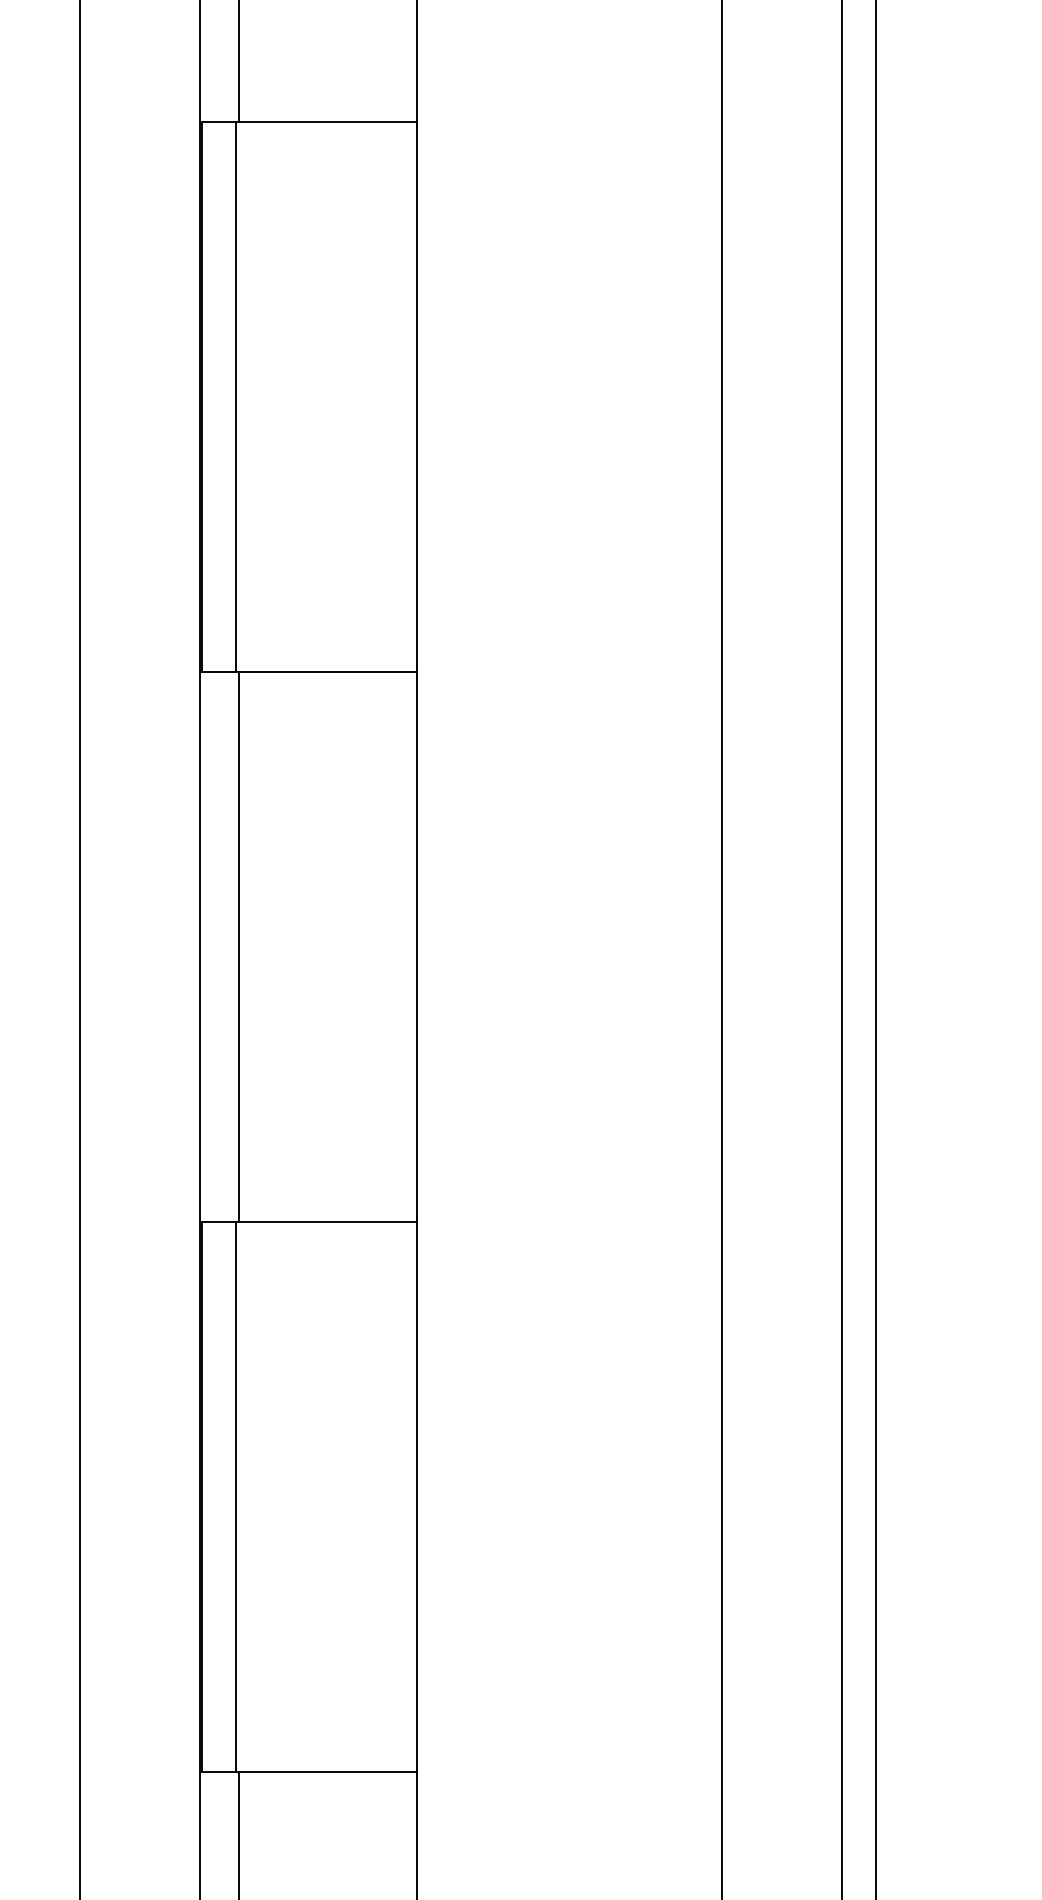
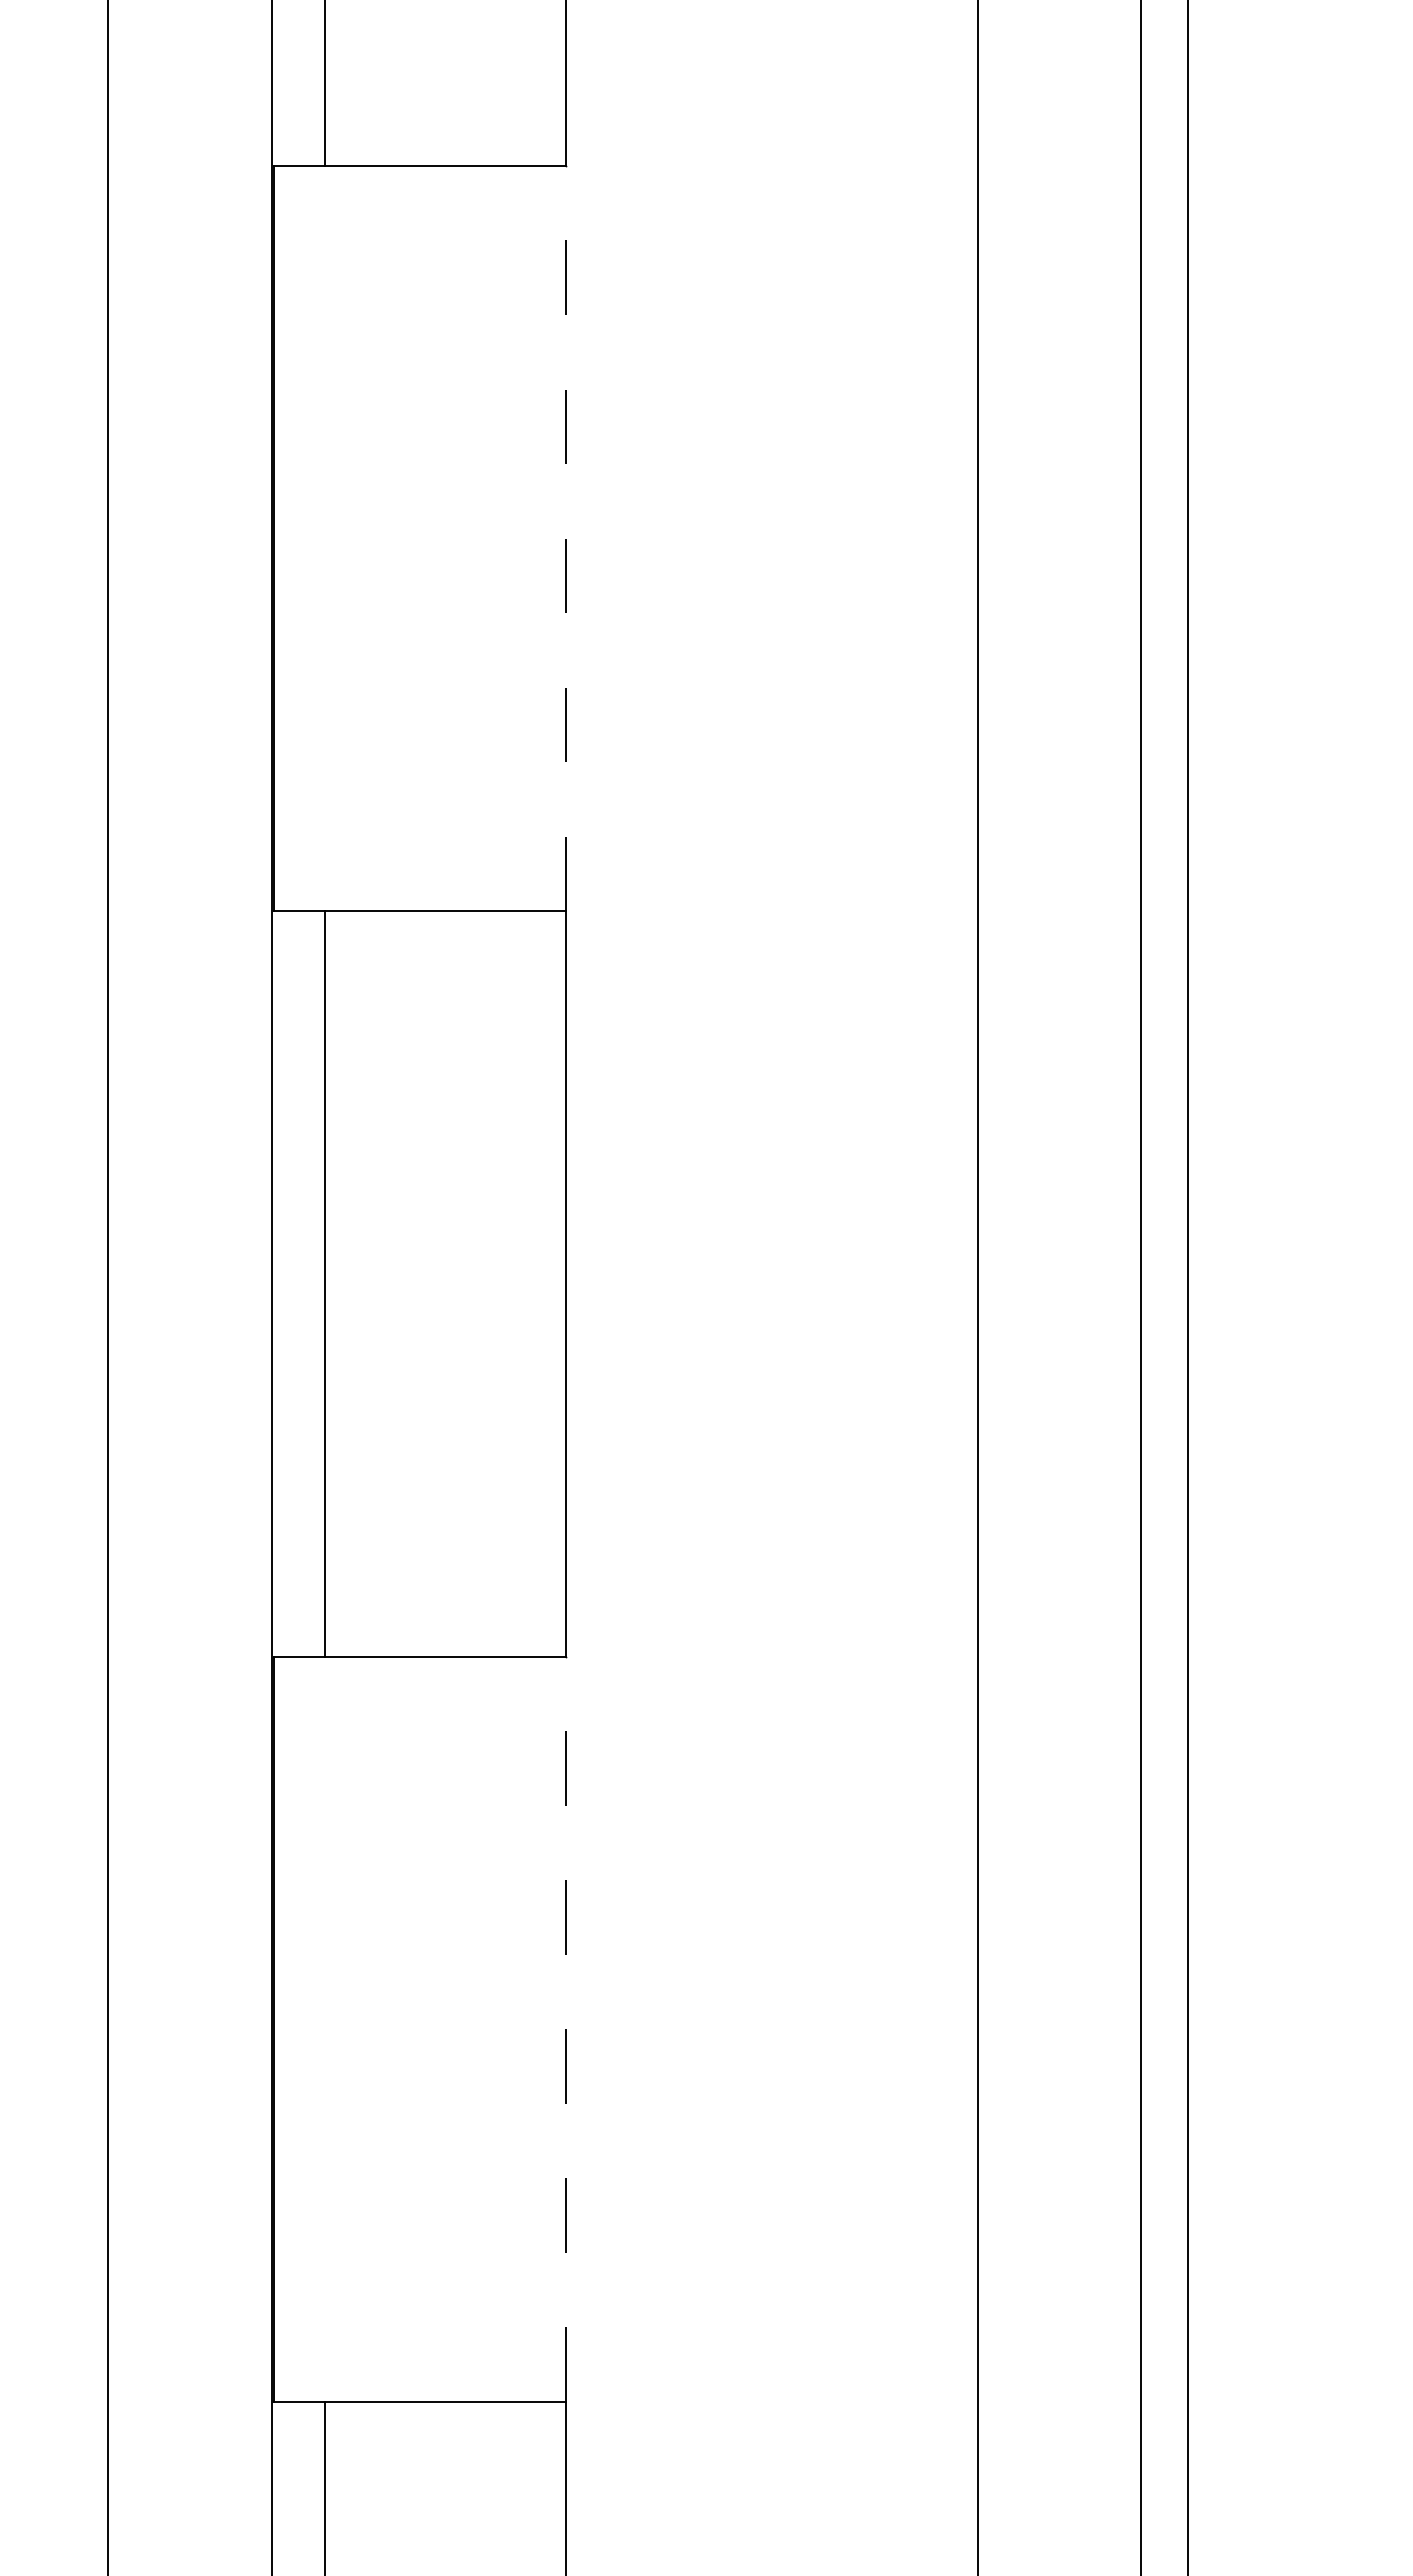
line: (236, 397) -> (320, 538), removed
line: (417, 397) -> (566, 538), solid -> dashed
line: (236, 1497) -> (320, 2029), removed
line: (417, 1497) -> (566, 2029), solid -> dashed

